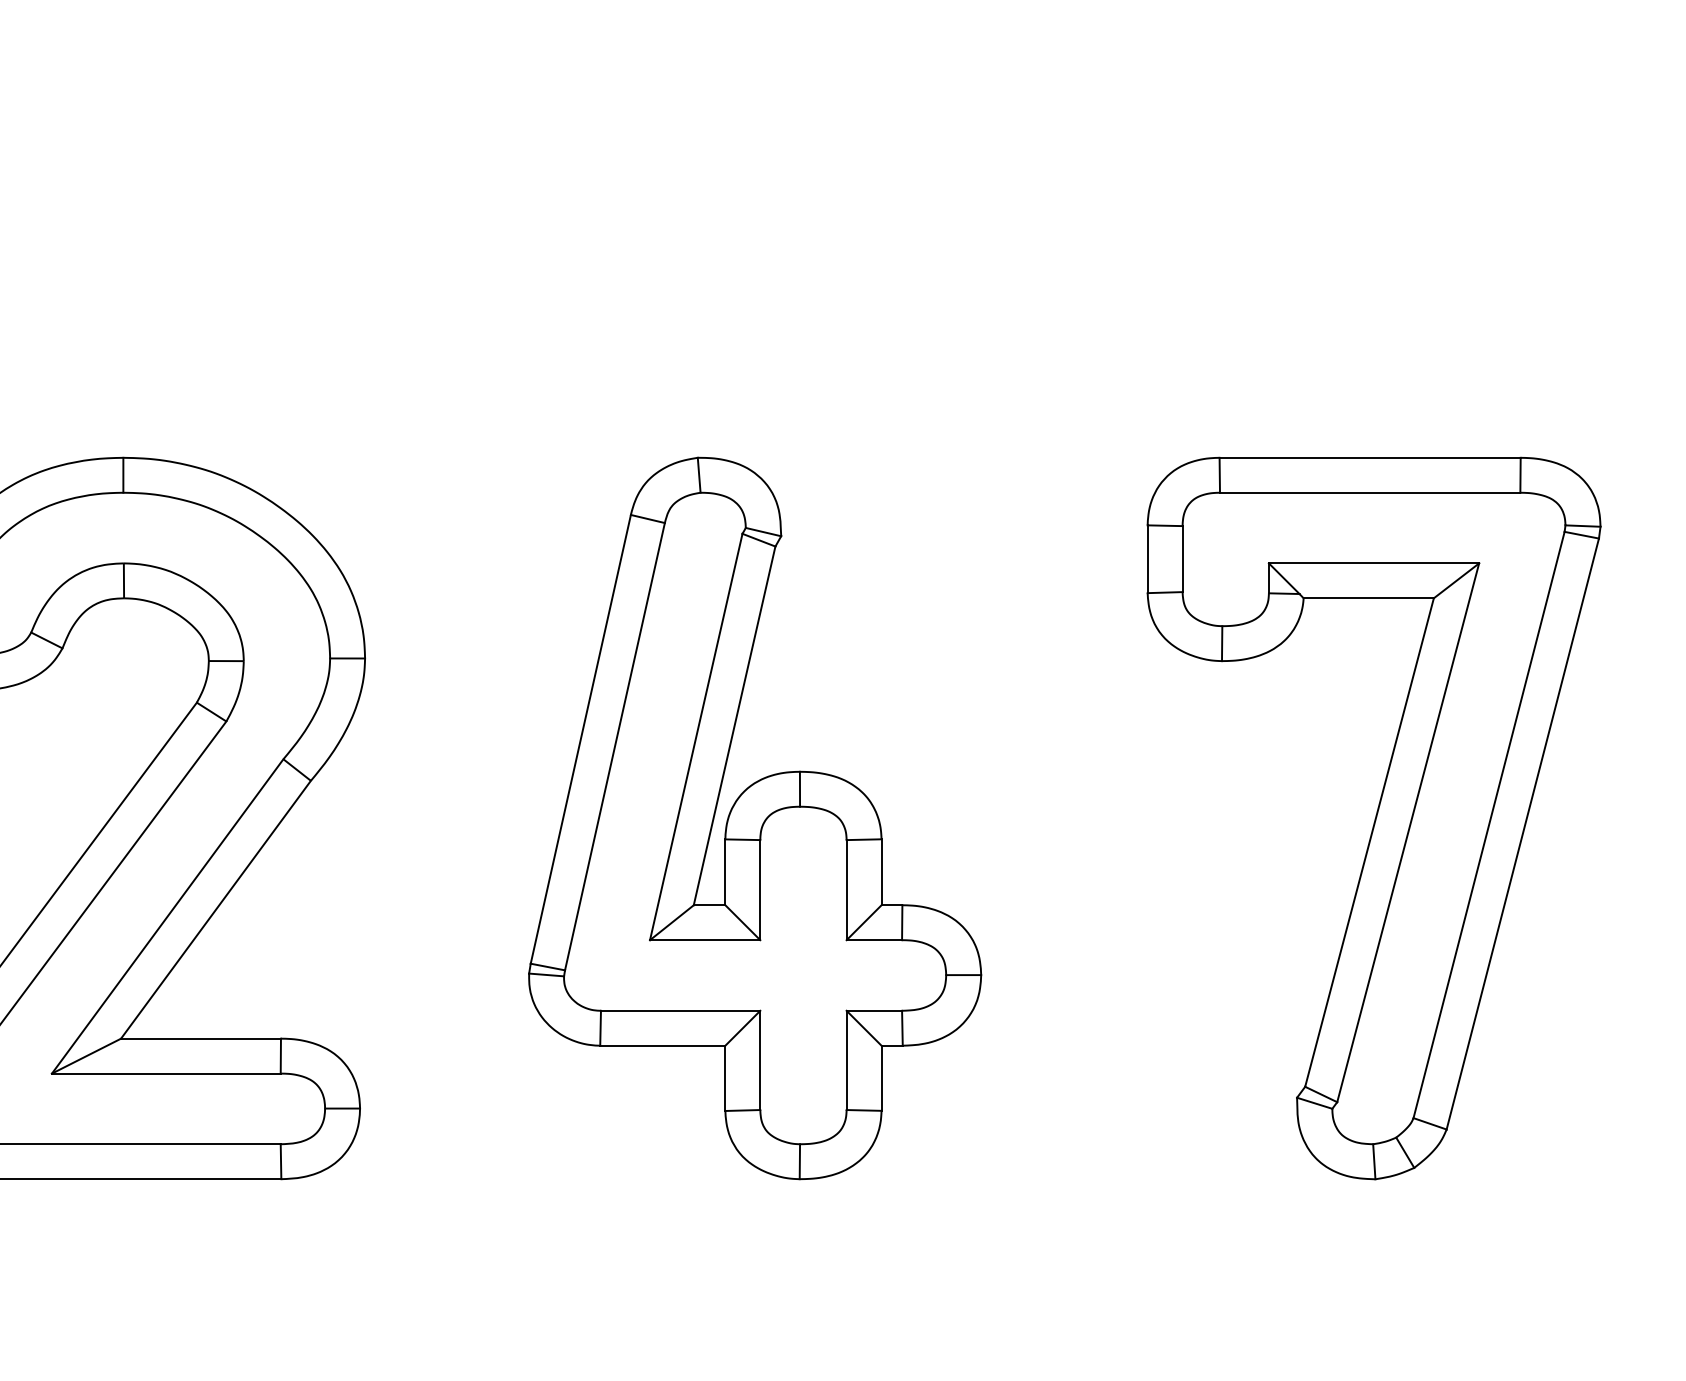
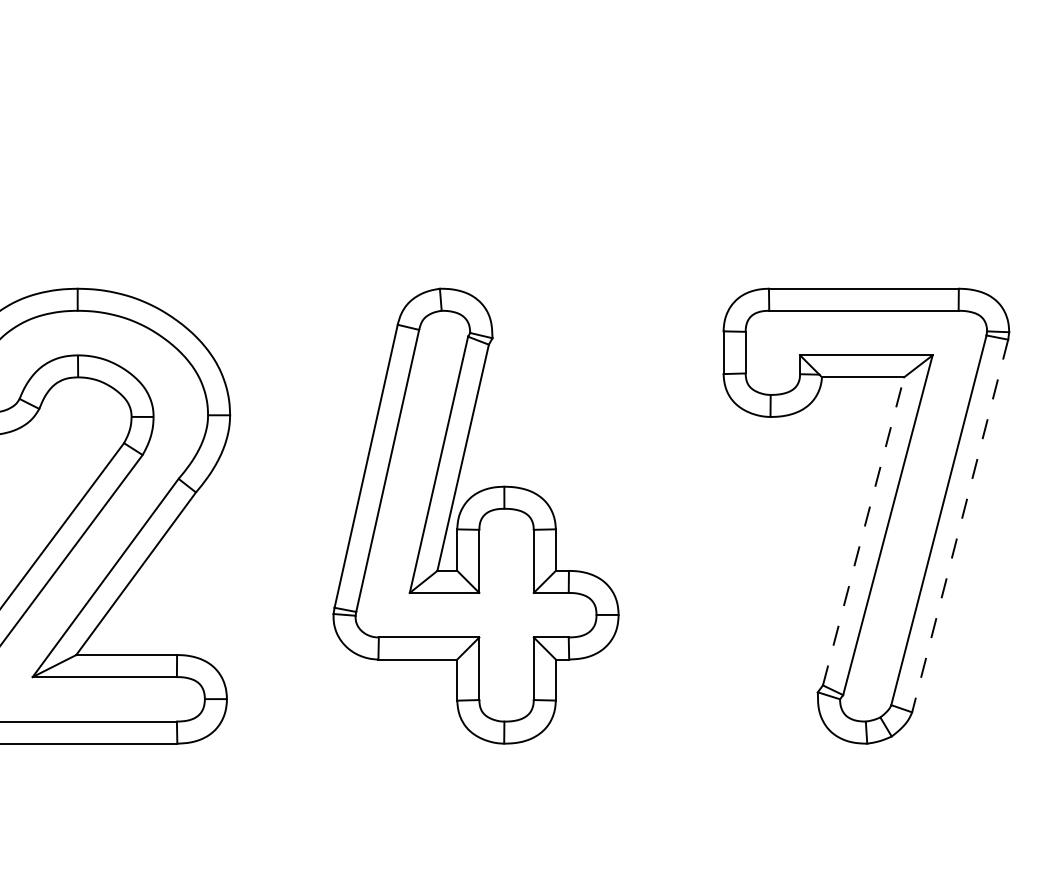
line: (1523, 834) -> (960, 526), solid -> dashed
line: (1369, 841) -> (863, 530), solid -> dashed

